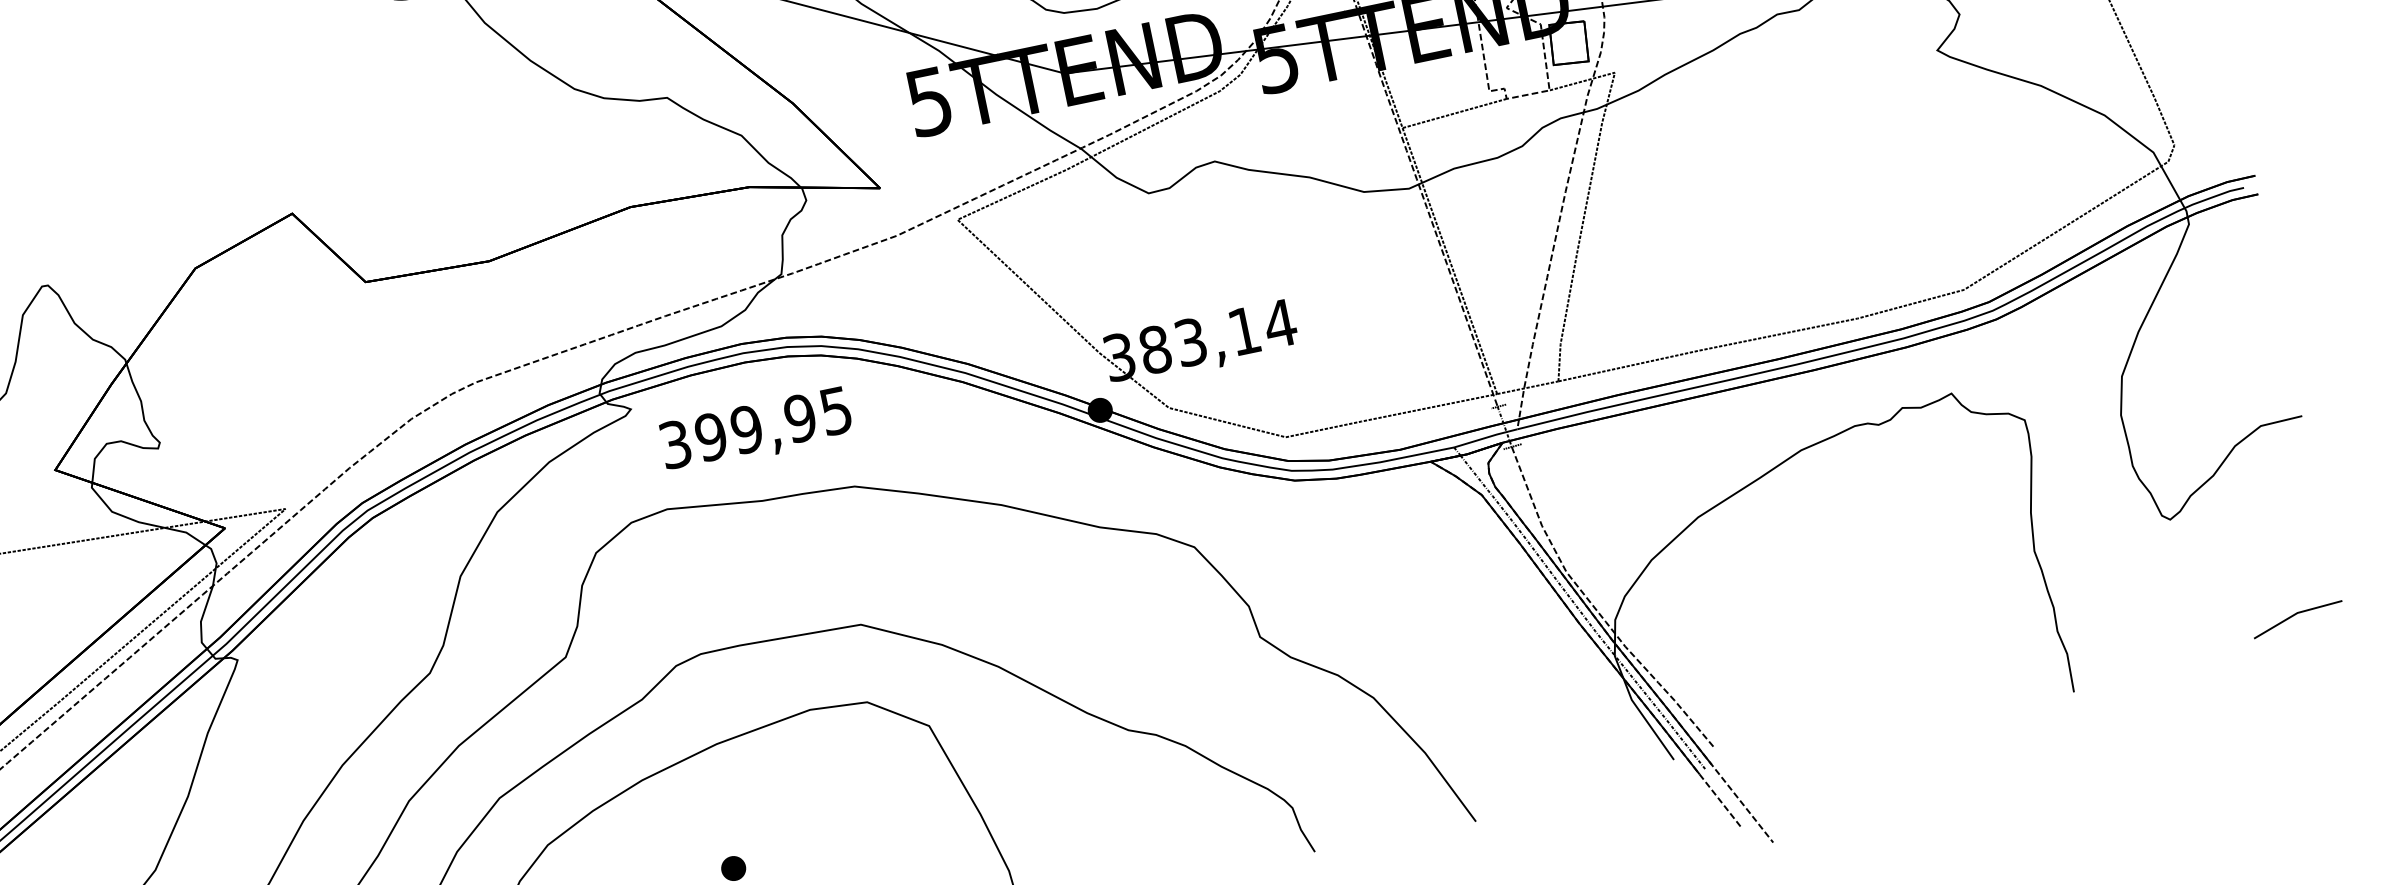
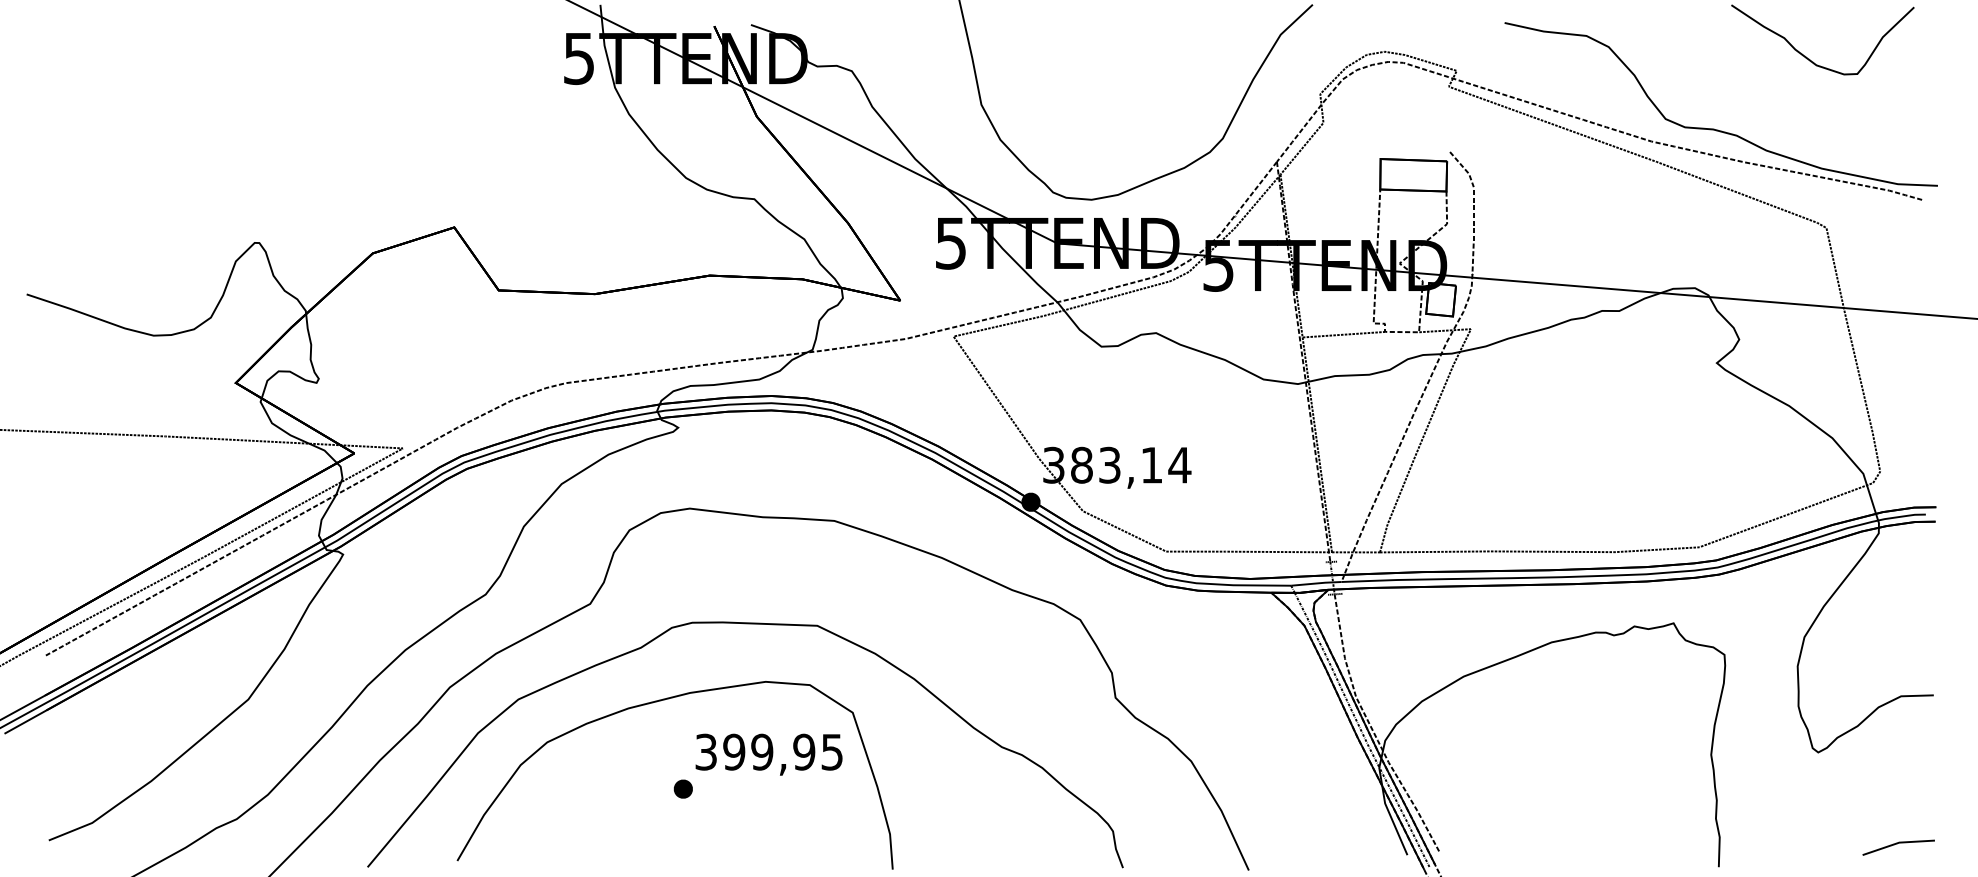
text: (755, 430) -> (768, 754), moved

